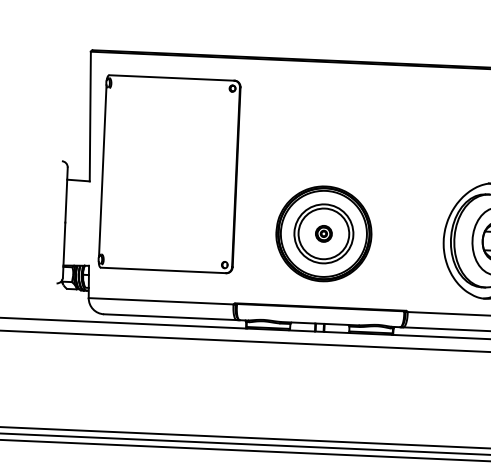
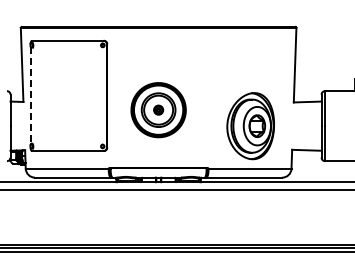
line: (102, 172) -> (30, 96), solid -> dashed
part: (323, 234) -> (158, 110), moved

